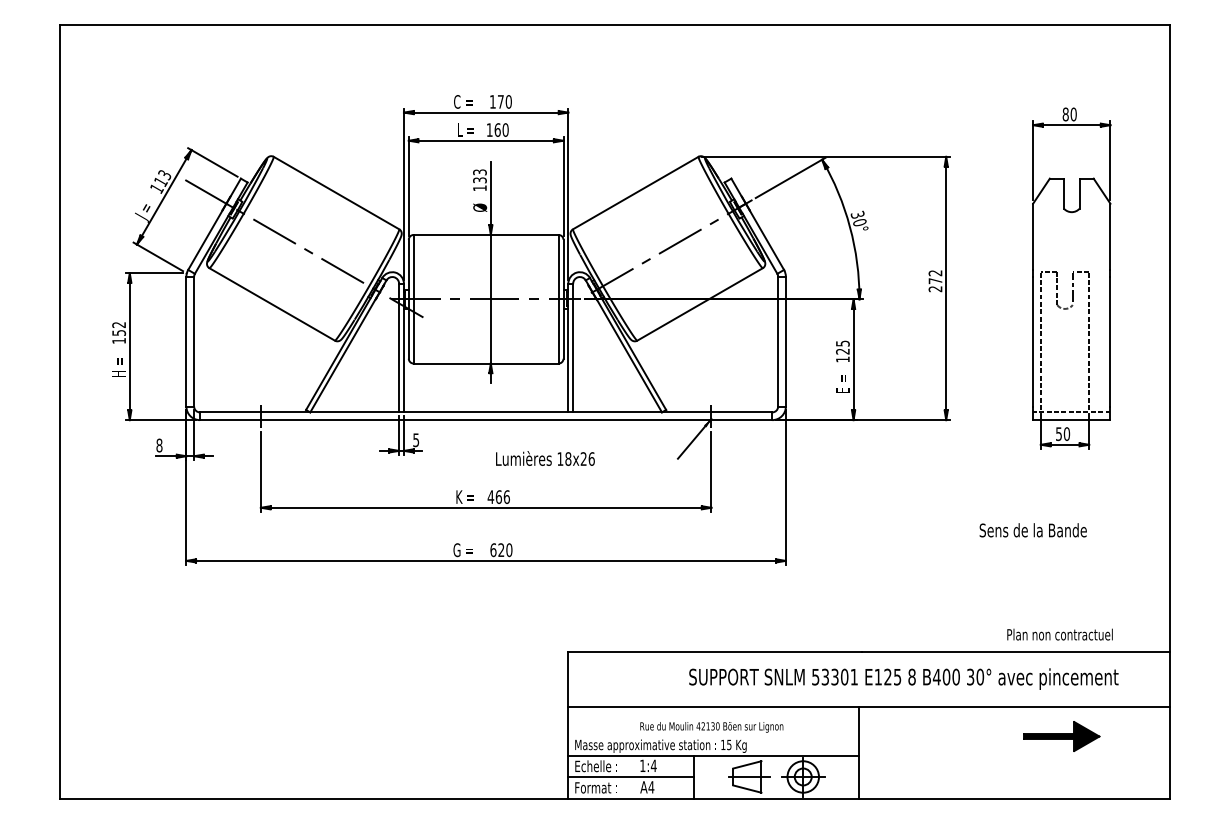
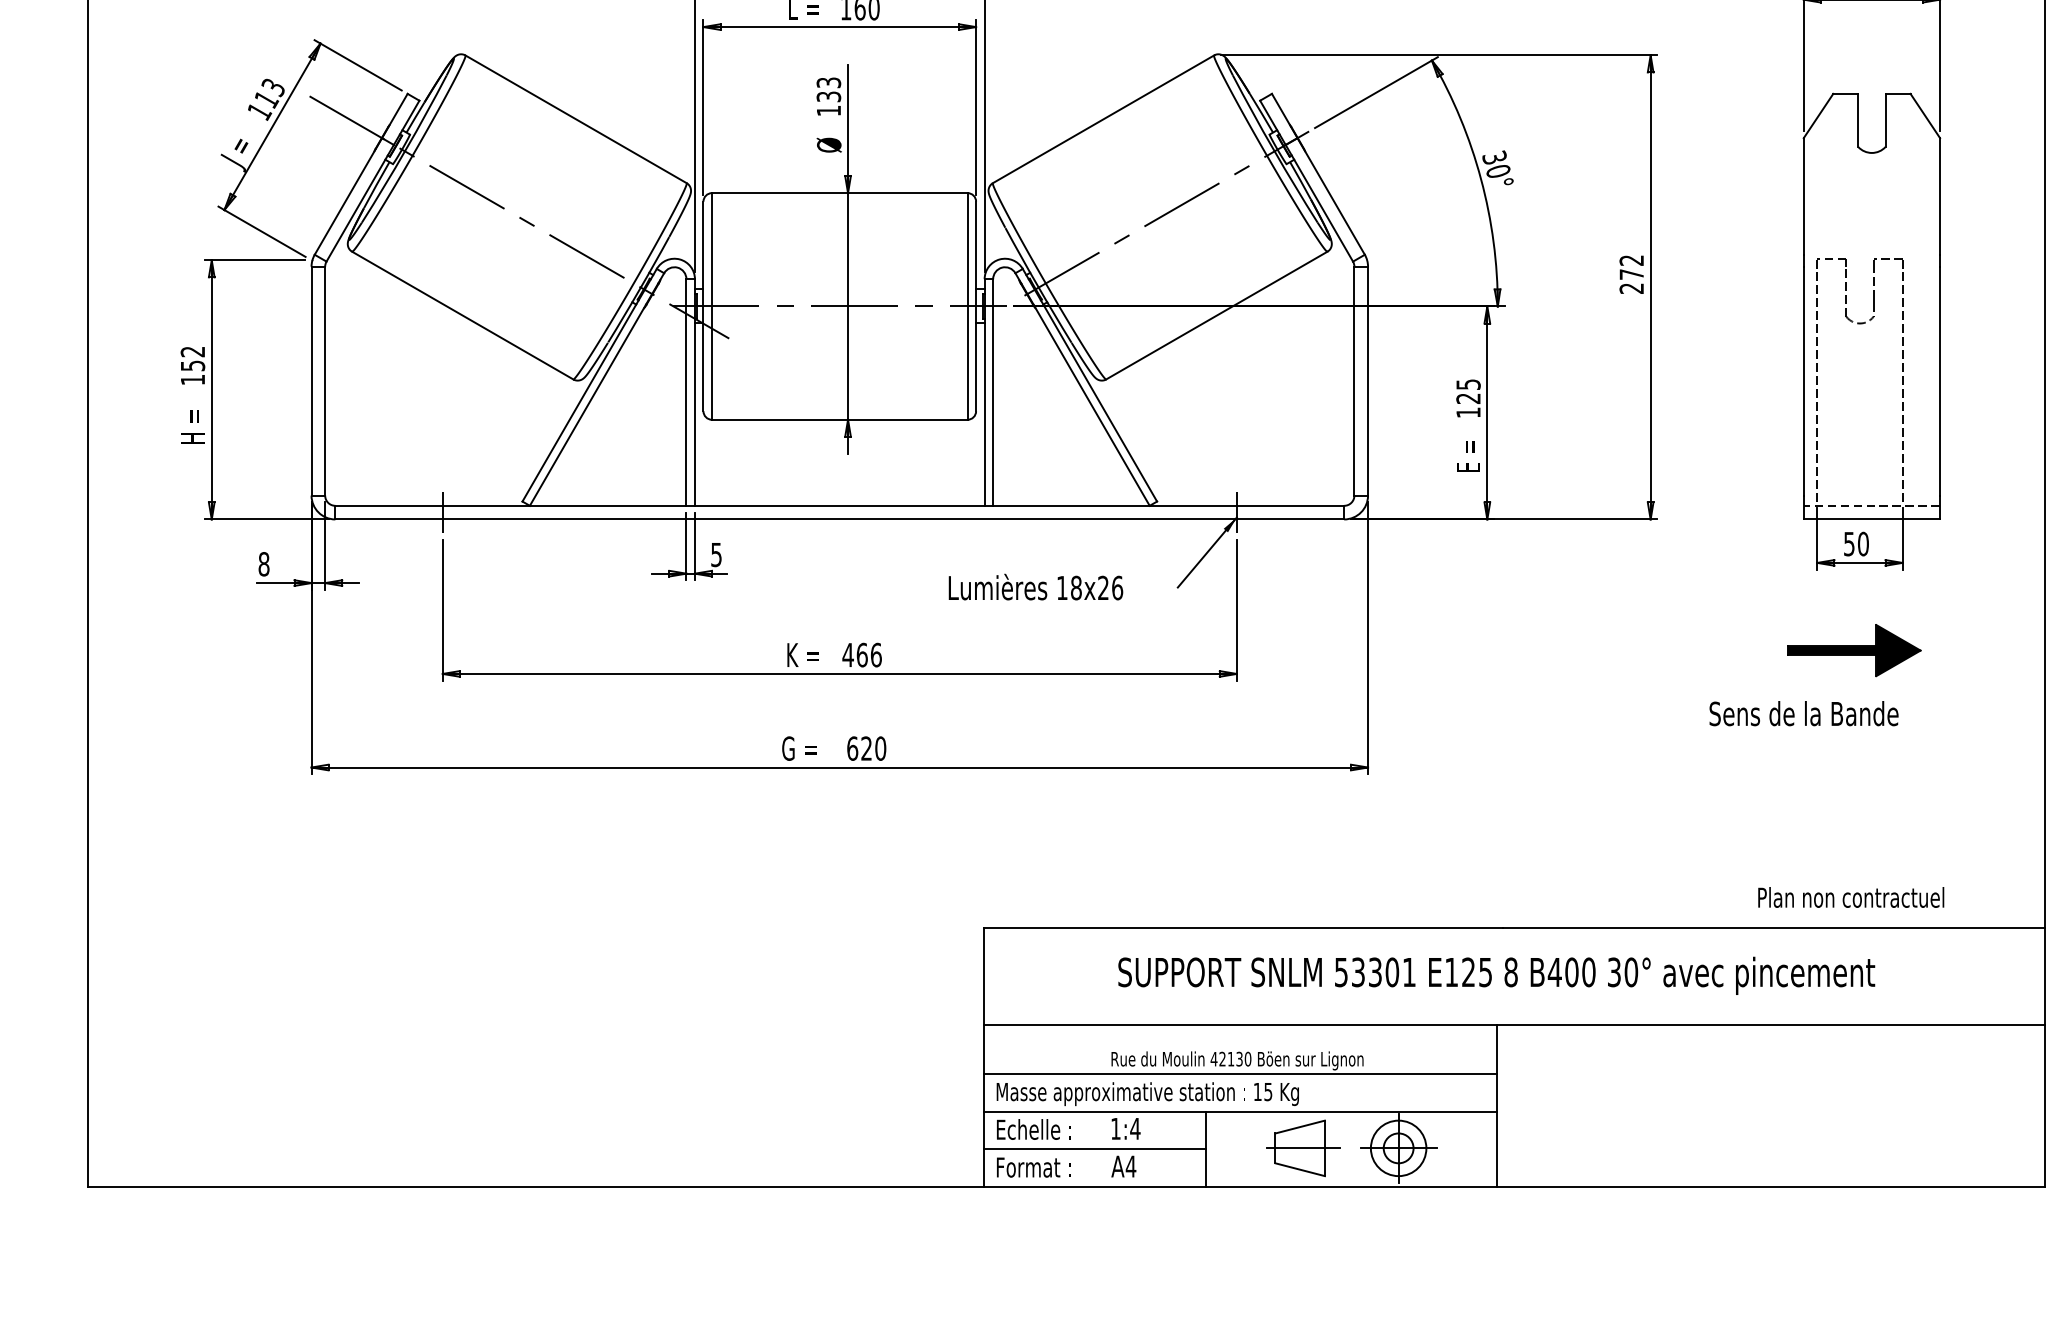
text: (545, 458) -> (1036, 587), moved
text: (903, 678) -> (1496, 974), moved
line: (713, 734) -> (1240, 1073), added
part: (1061, 736) -> (1853, 650), moved

